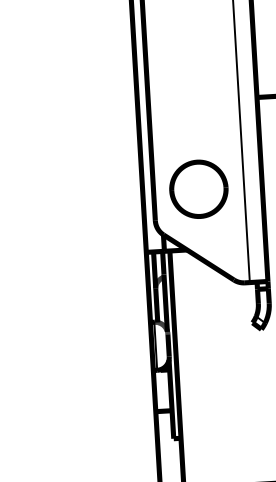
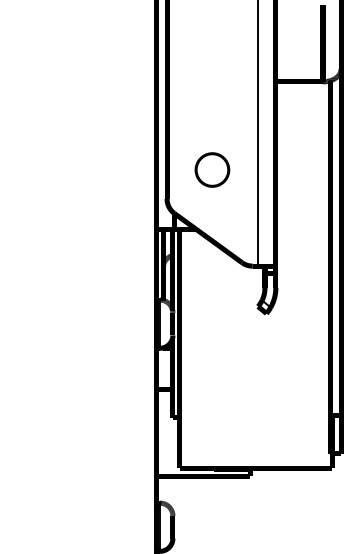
part: (198, 188) -> (212, 169), size x0.6

